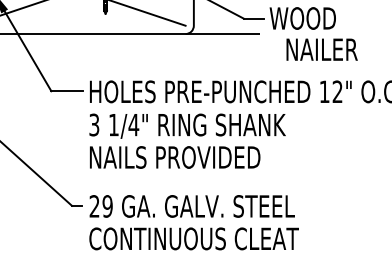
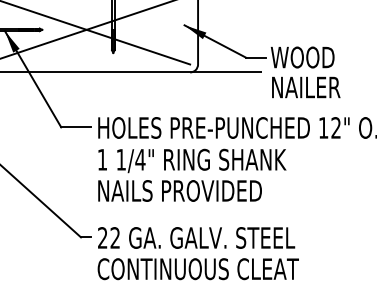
text: (322, 49) -> (306, 87), moved
text: (94, 124) -> (102, 159), 3 -> 1
text: (107, 205) -> (115, 237), 29 -> 22

